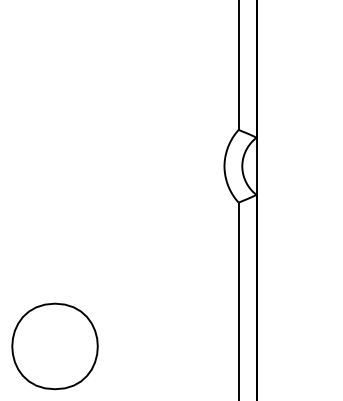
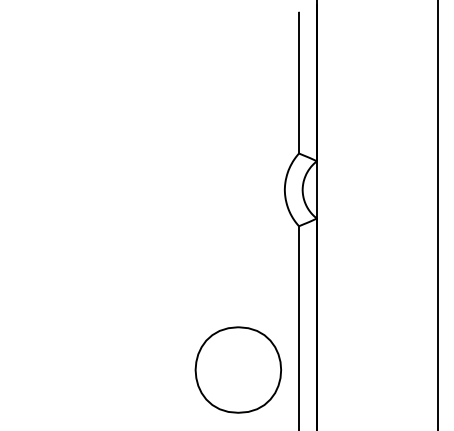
part: (54, 345) -> (237, 369), moved

